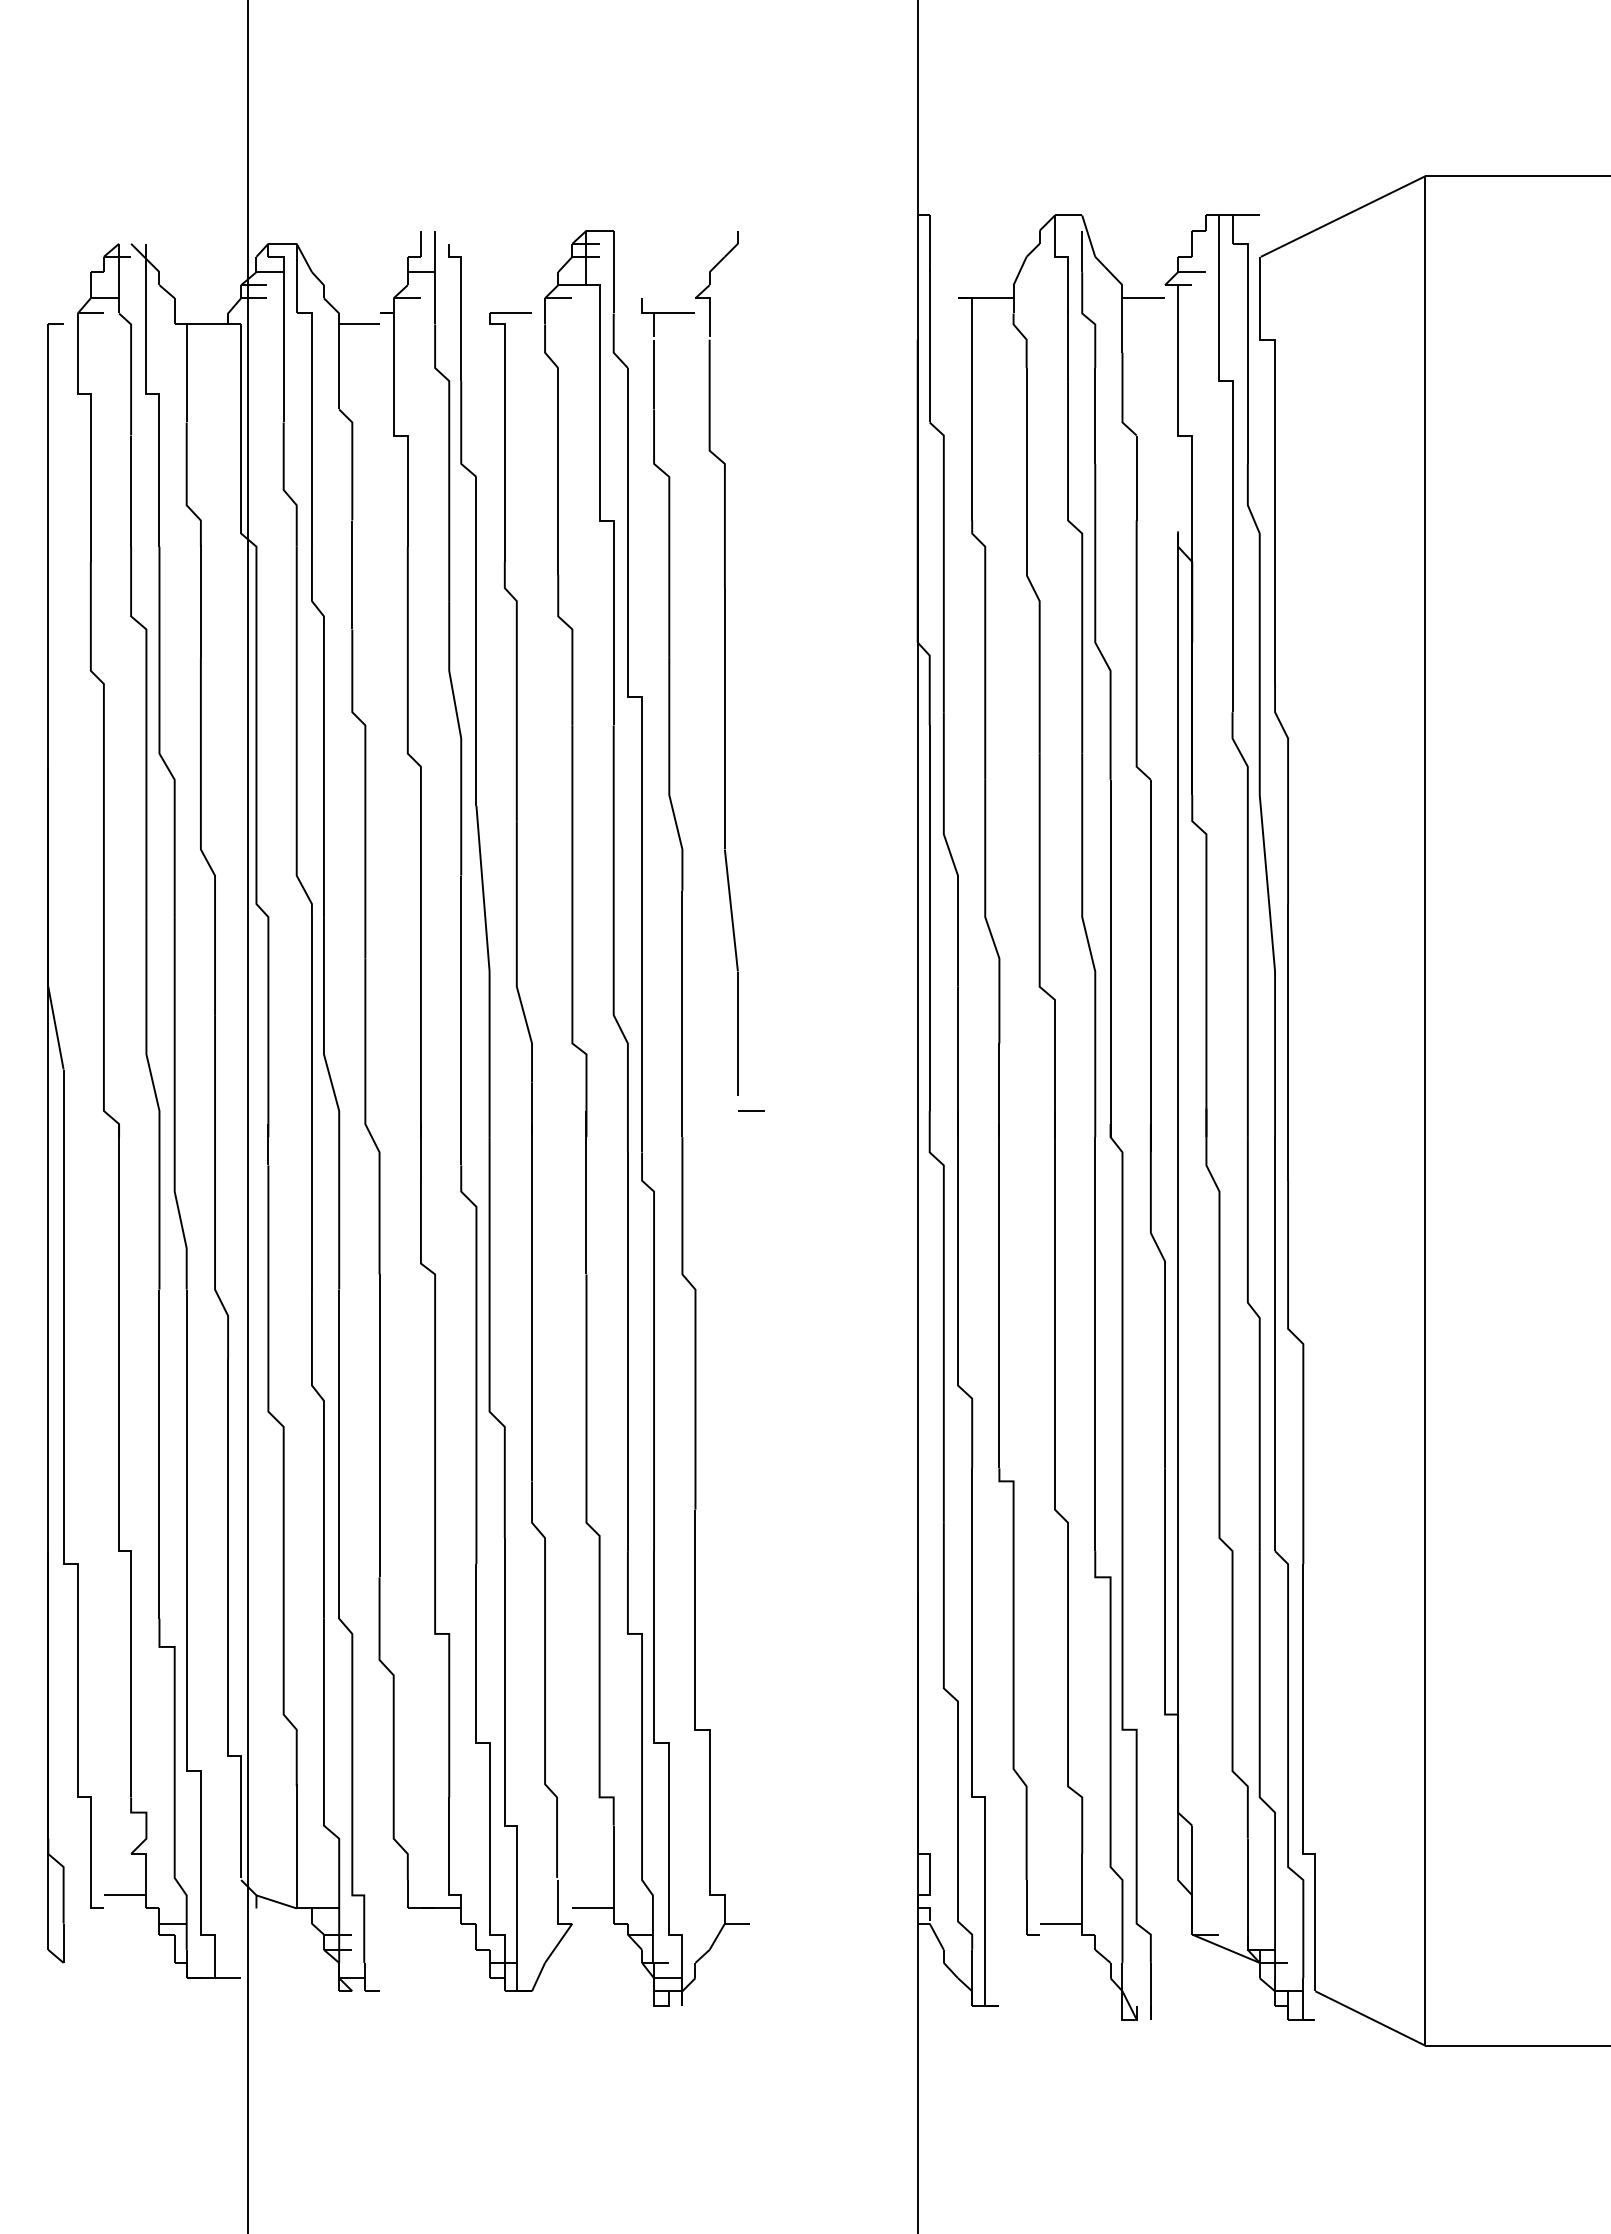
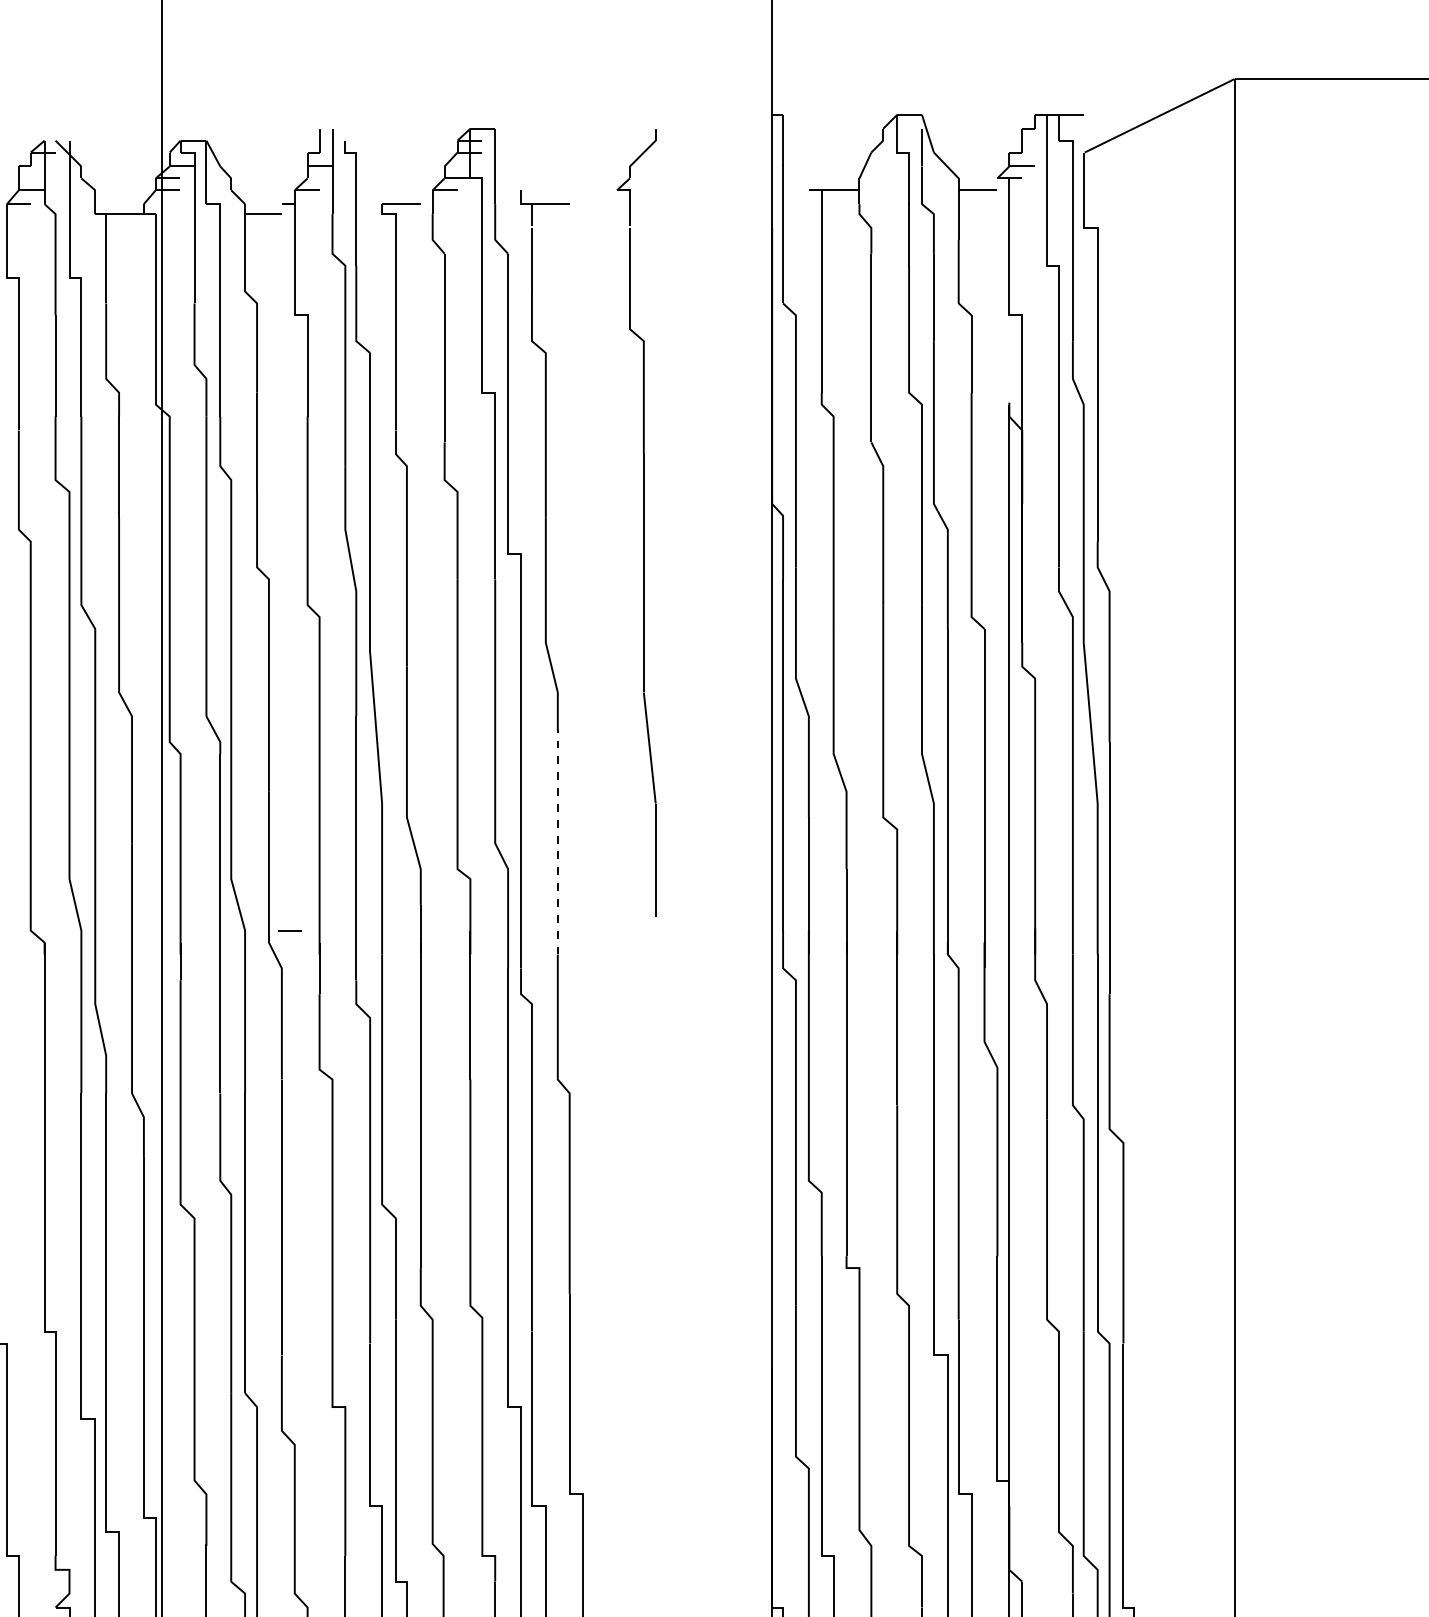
part: (724, 663) -> (643, 523), moved
line: (682, 1013) -> (557, 841), solid -> dashed
line: (751, 1110) -> (290, 930), moved

